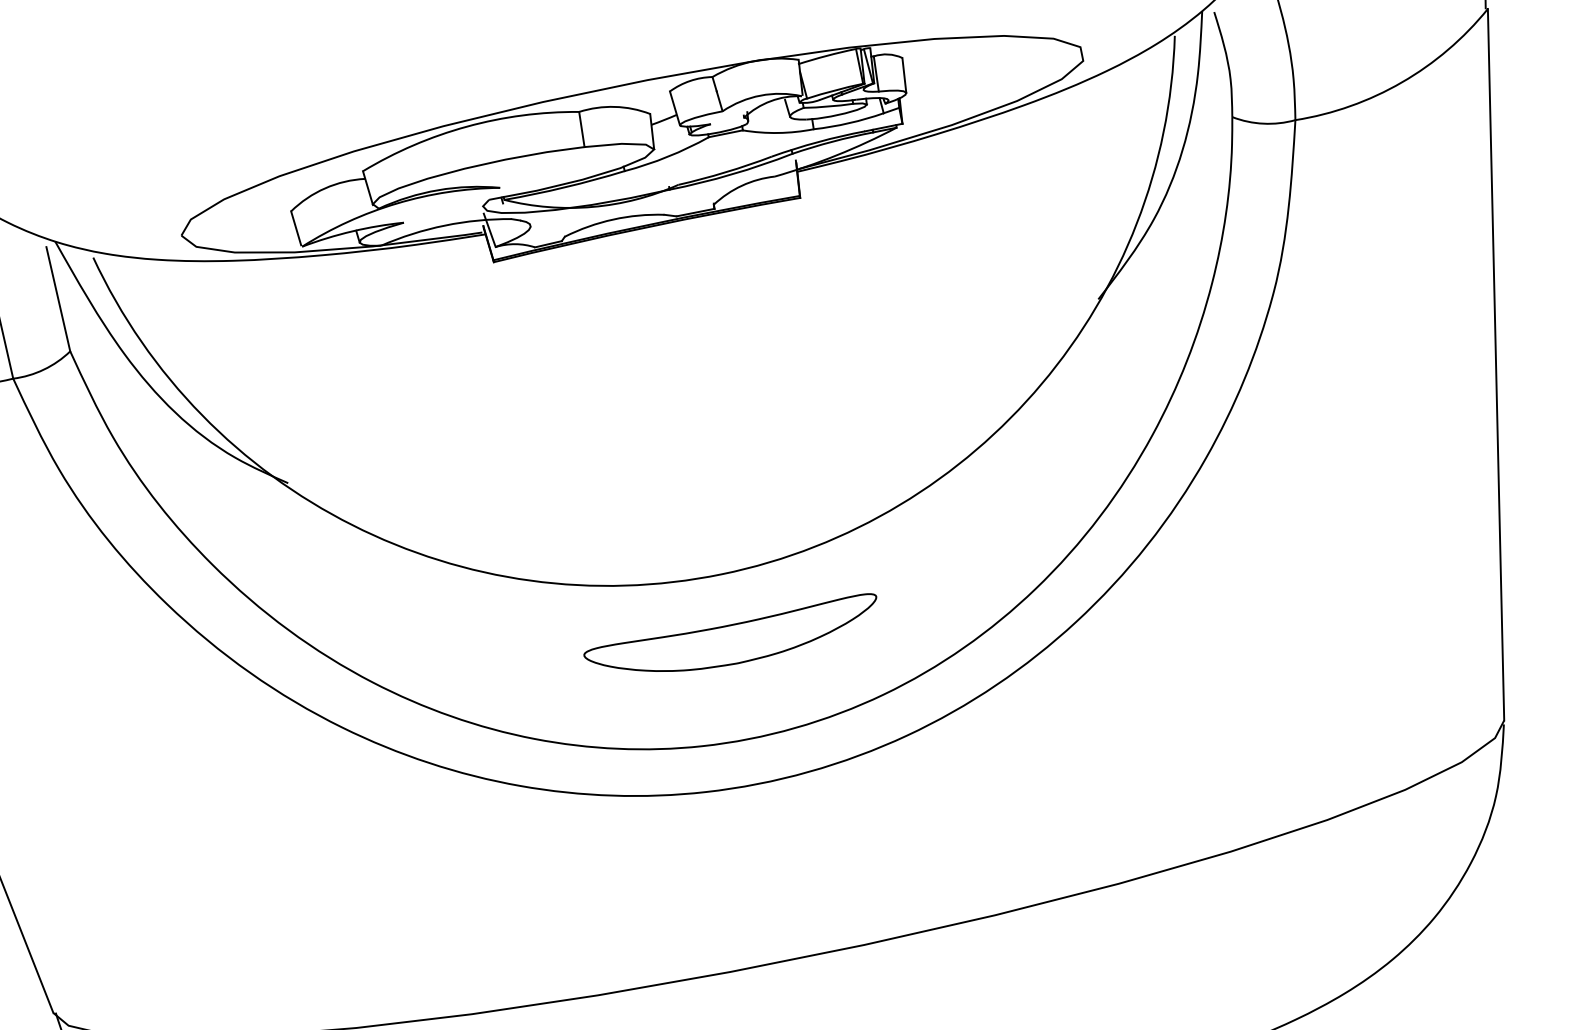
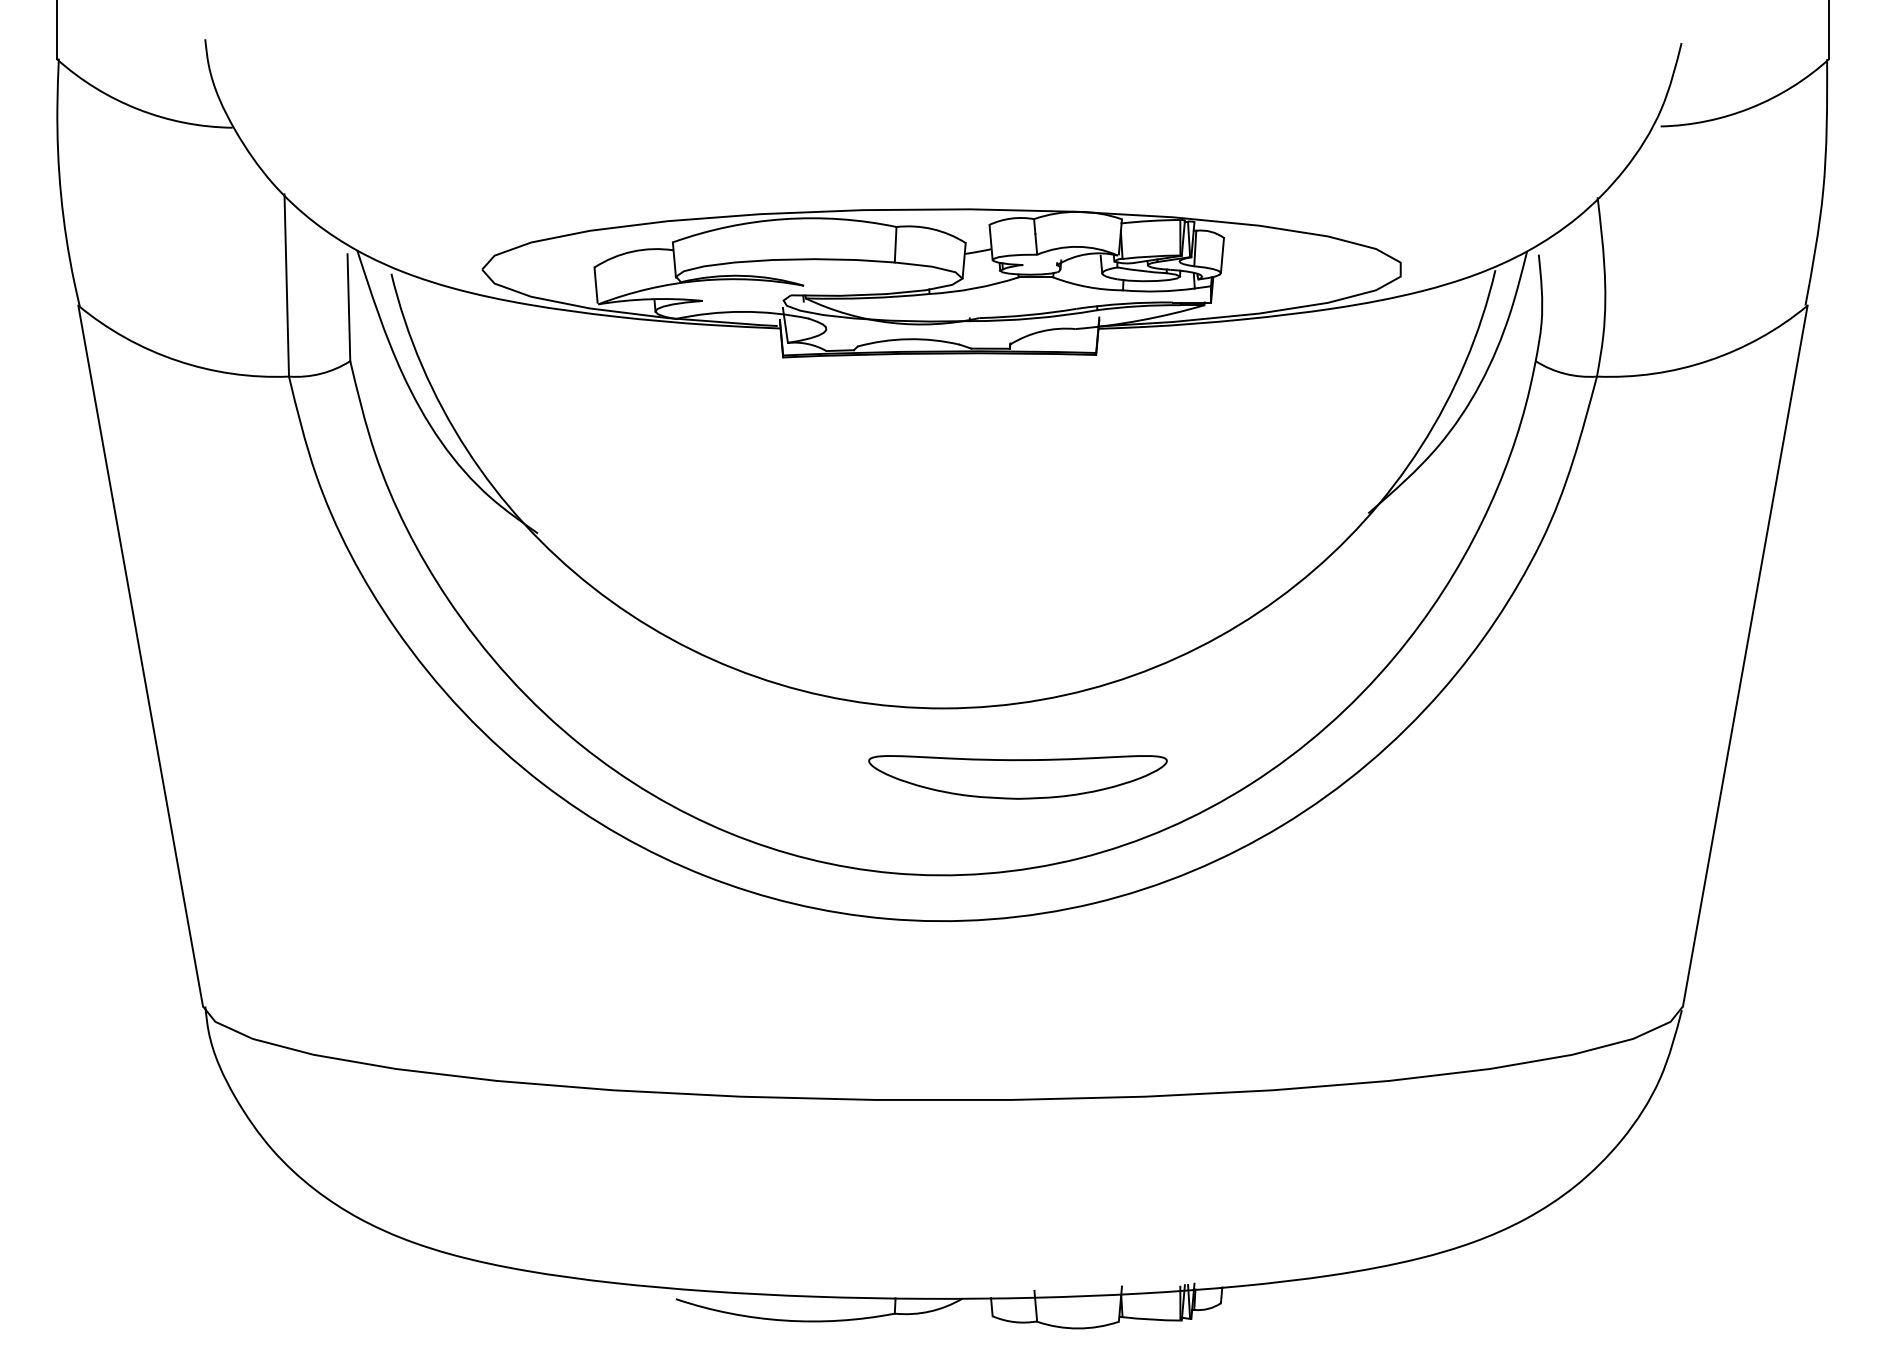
part: (733, 642) -> (1017, 777), moved

